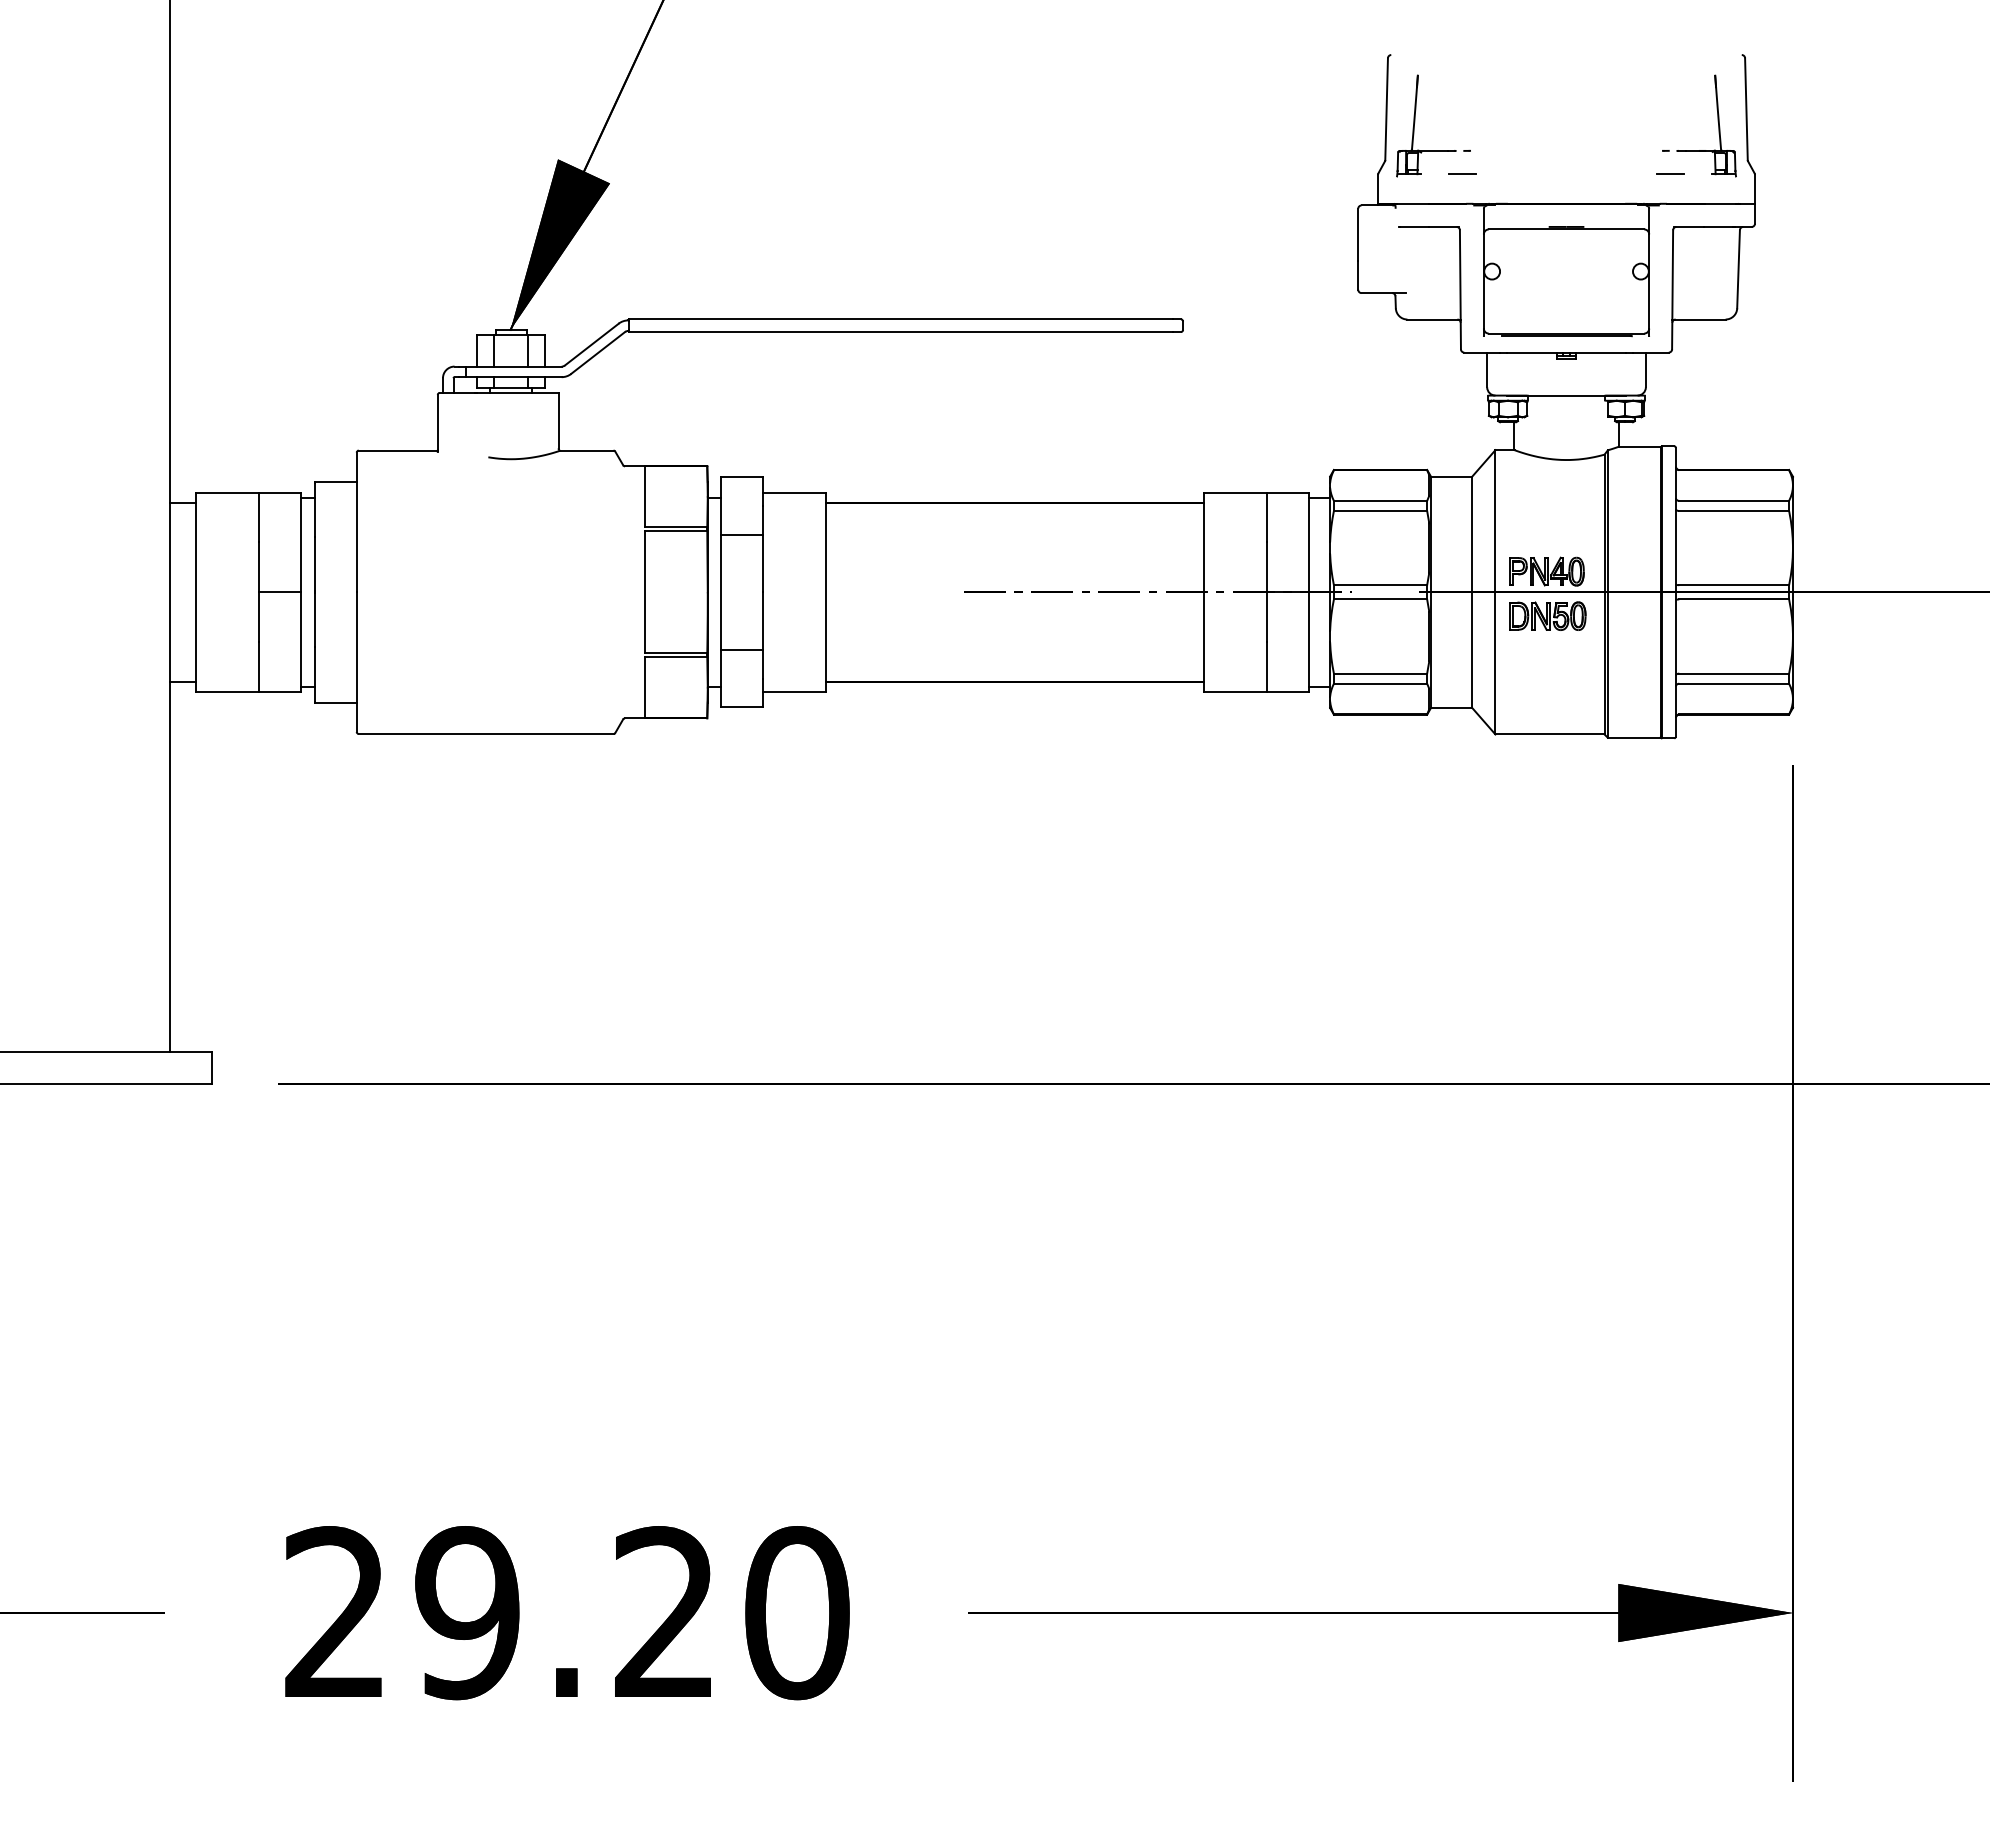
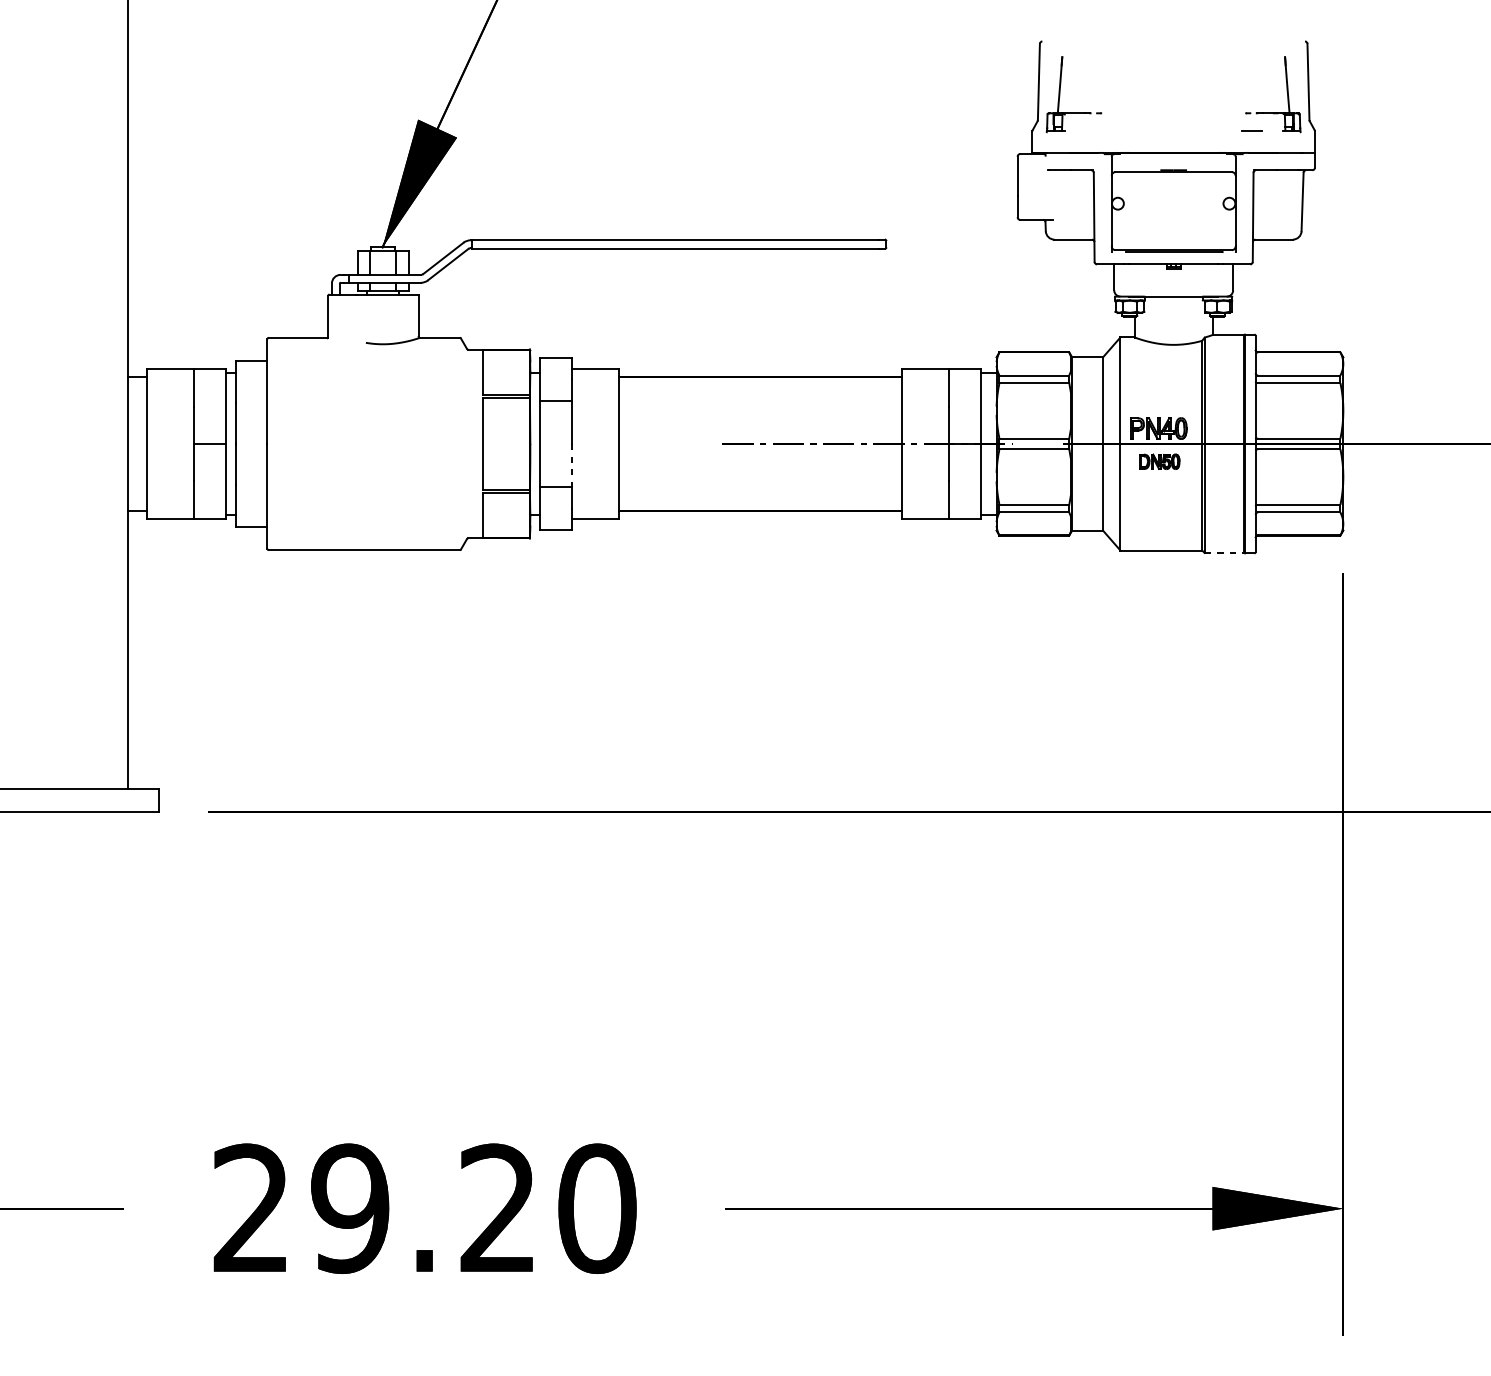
line: (1462, 174) -> (1095, 130), removed
part: (1547, 615) -> (1159, 461), size x0.7
line: (763, 621) -> (572, 465), solid -> dashed
line: (1634, 737) -> (1224, 552), solid -> dashed

